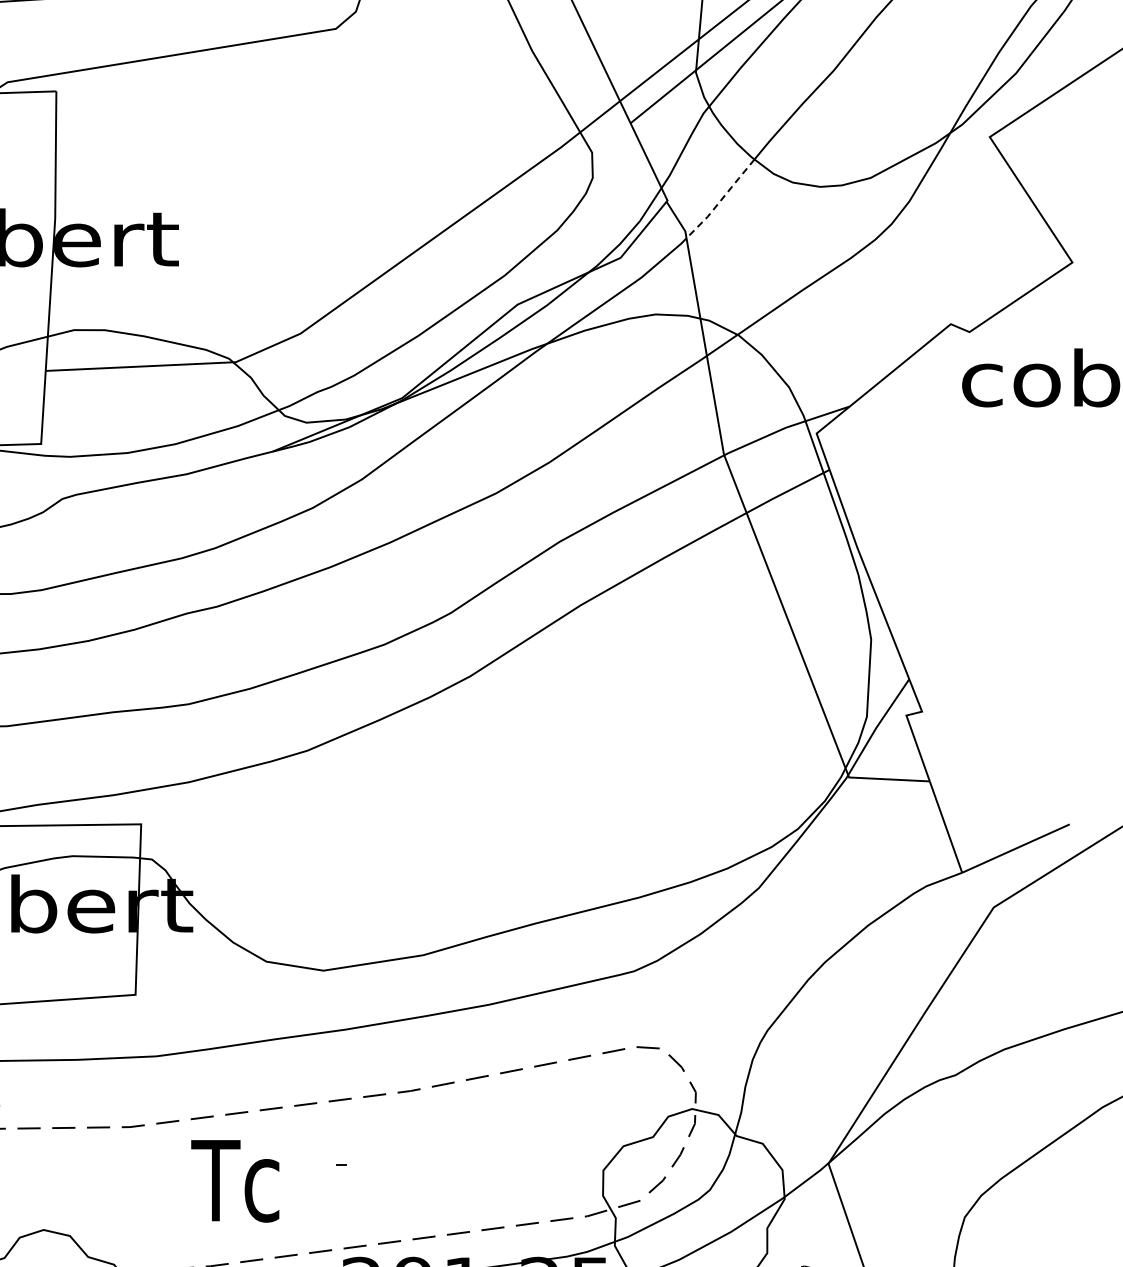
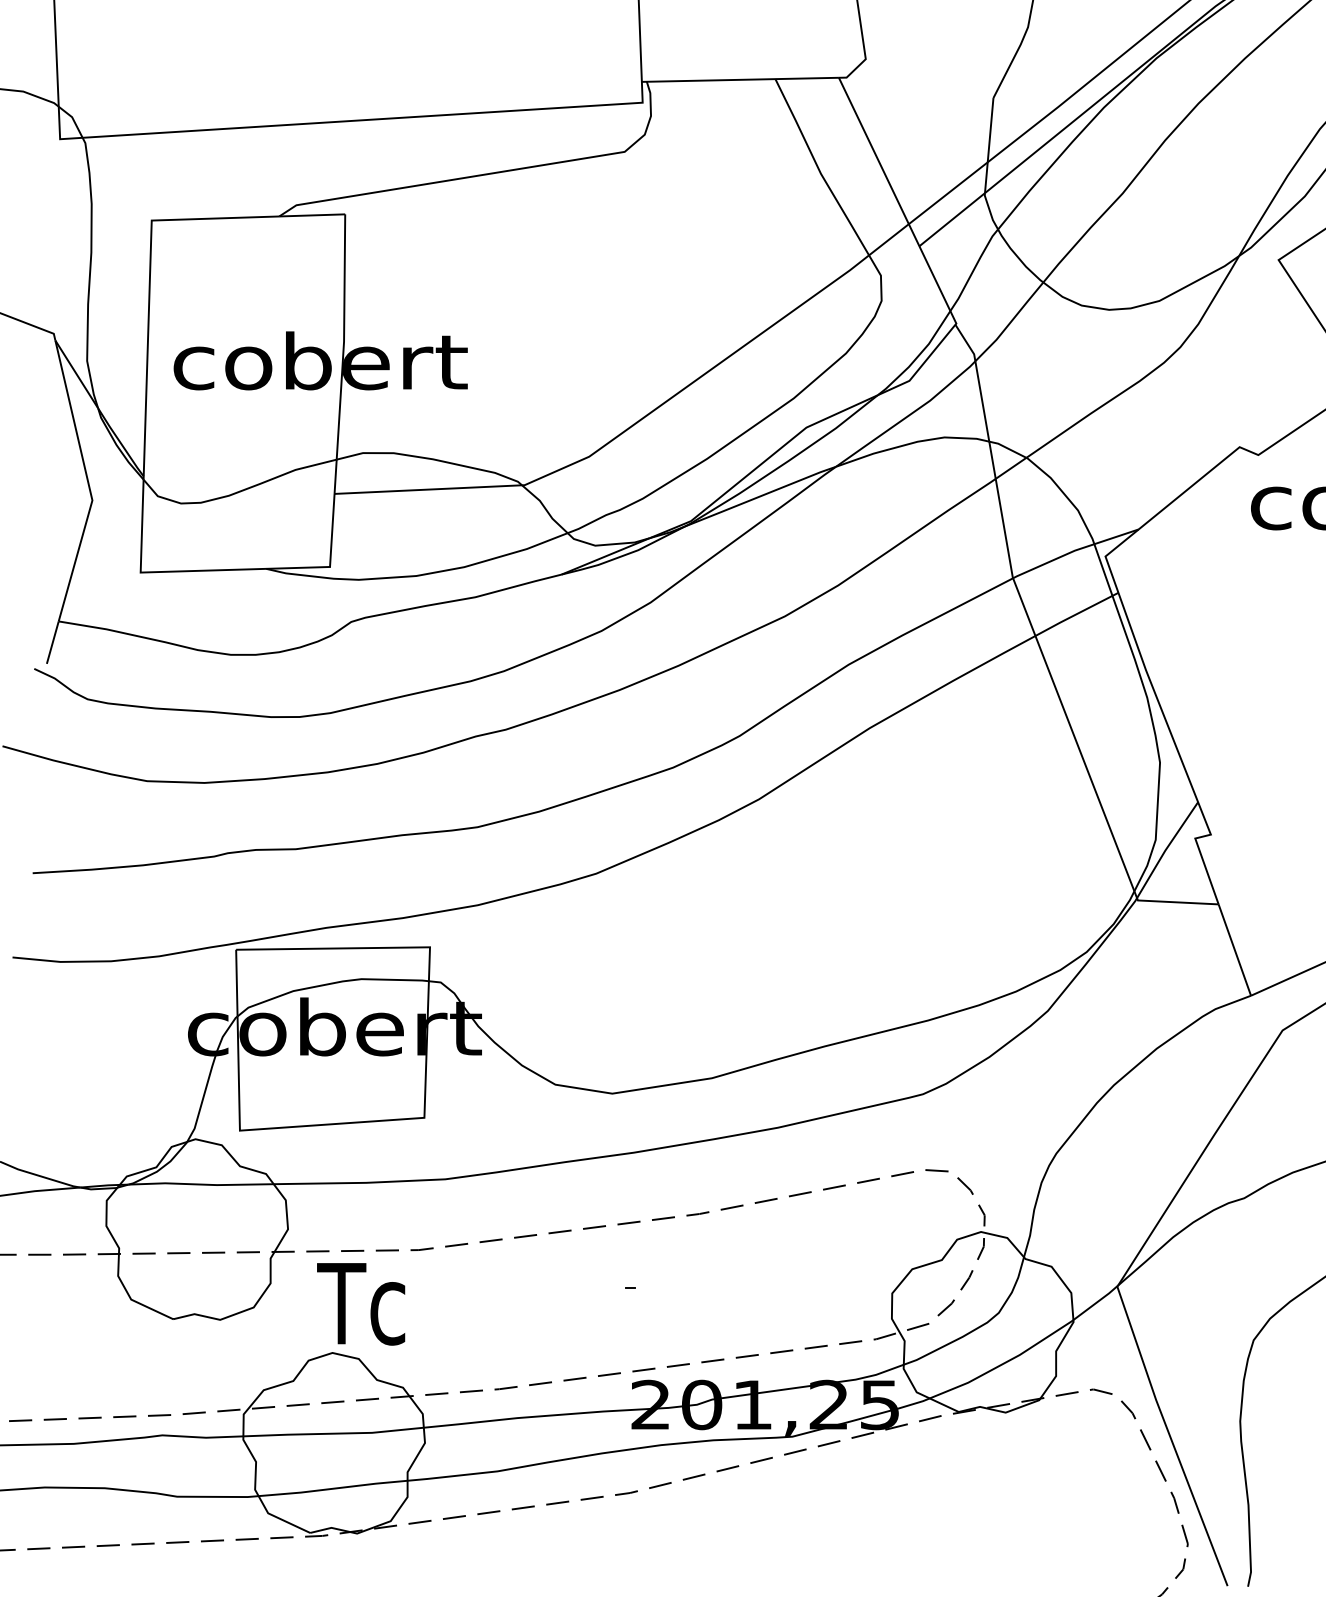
line: (721, 199) -> (1010, 322), dashed -> solid
text: (235, 1181) -> (361, 1304), moved

